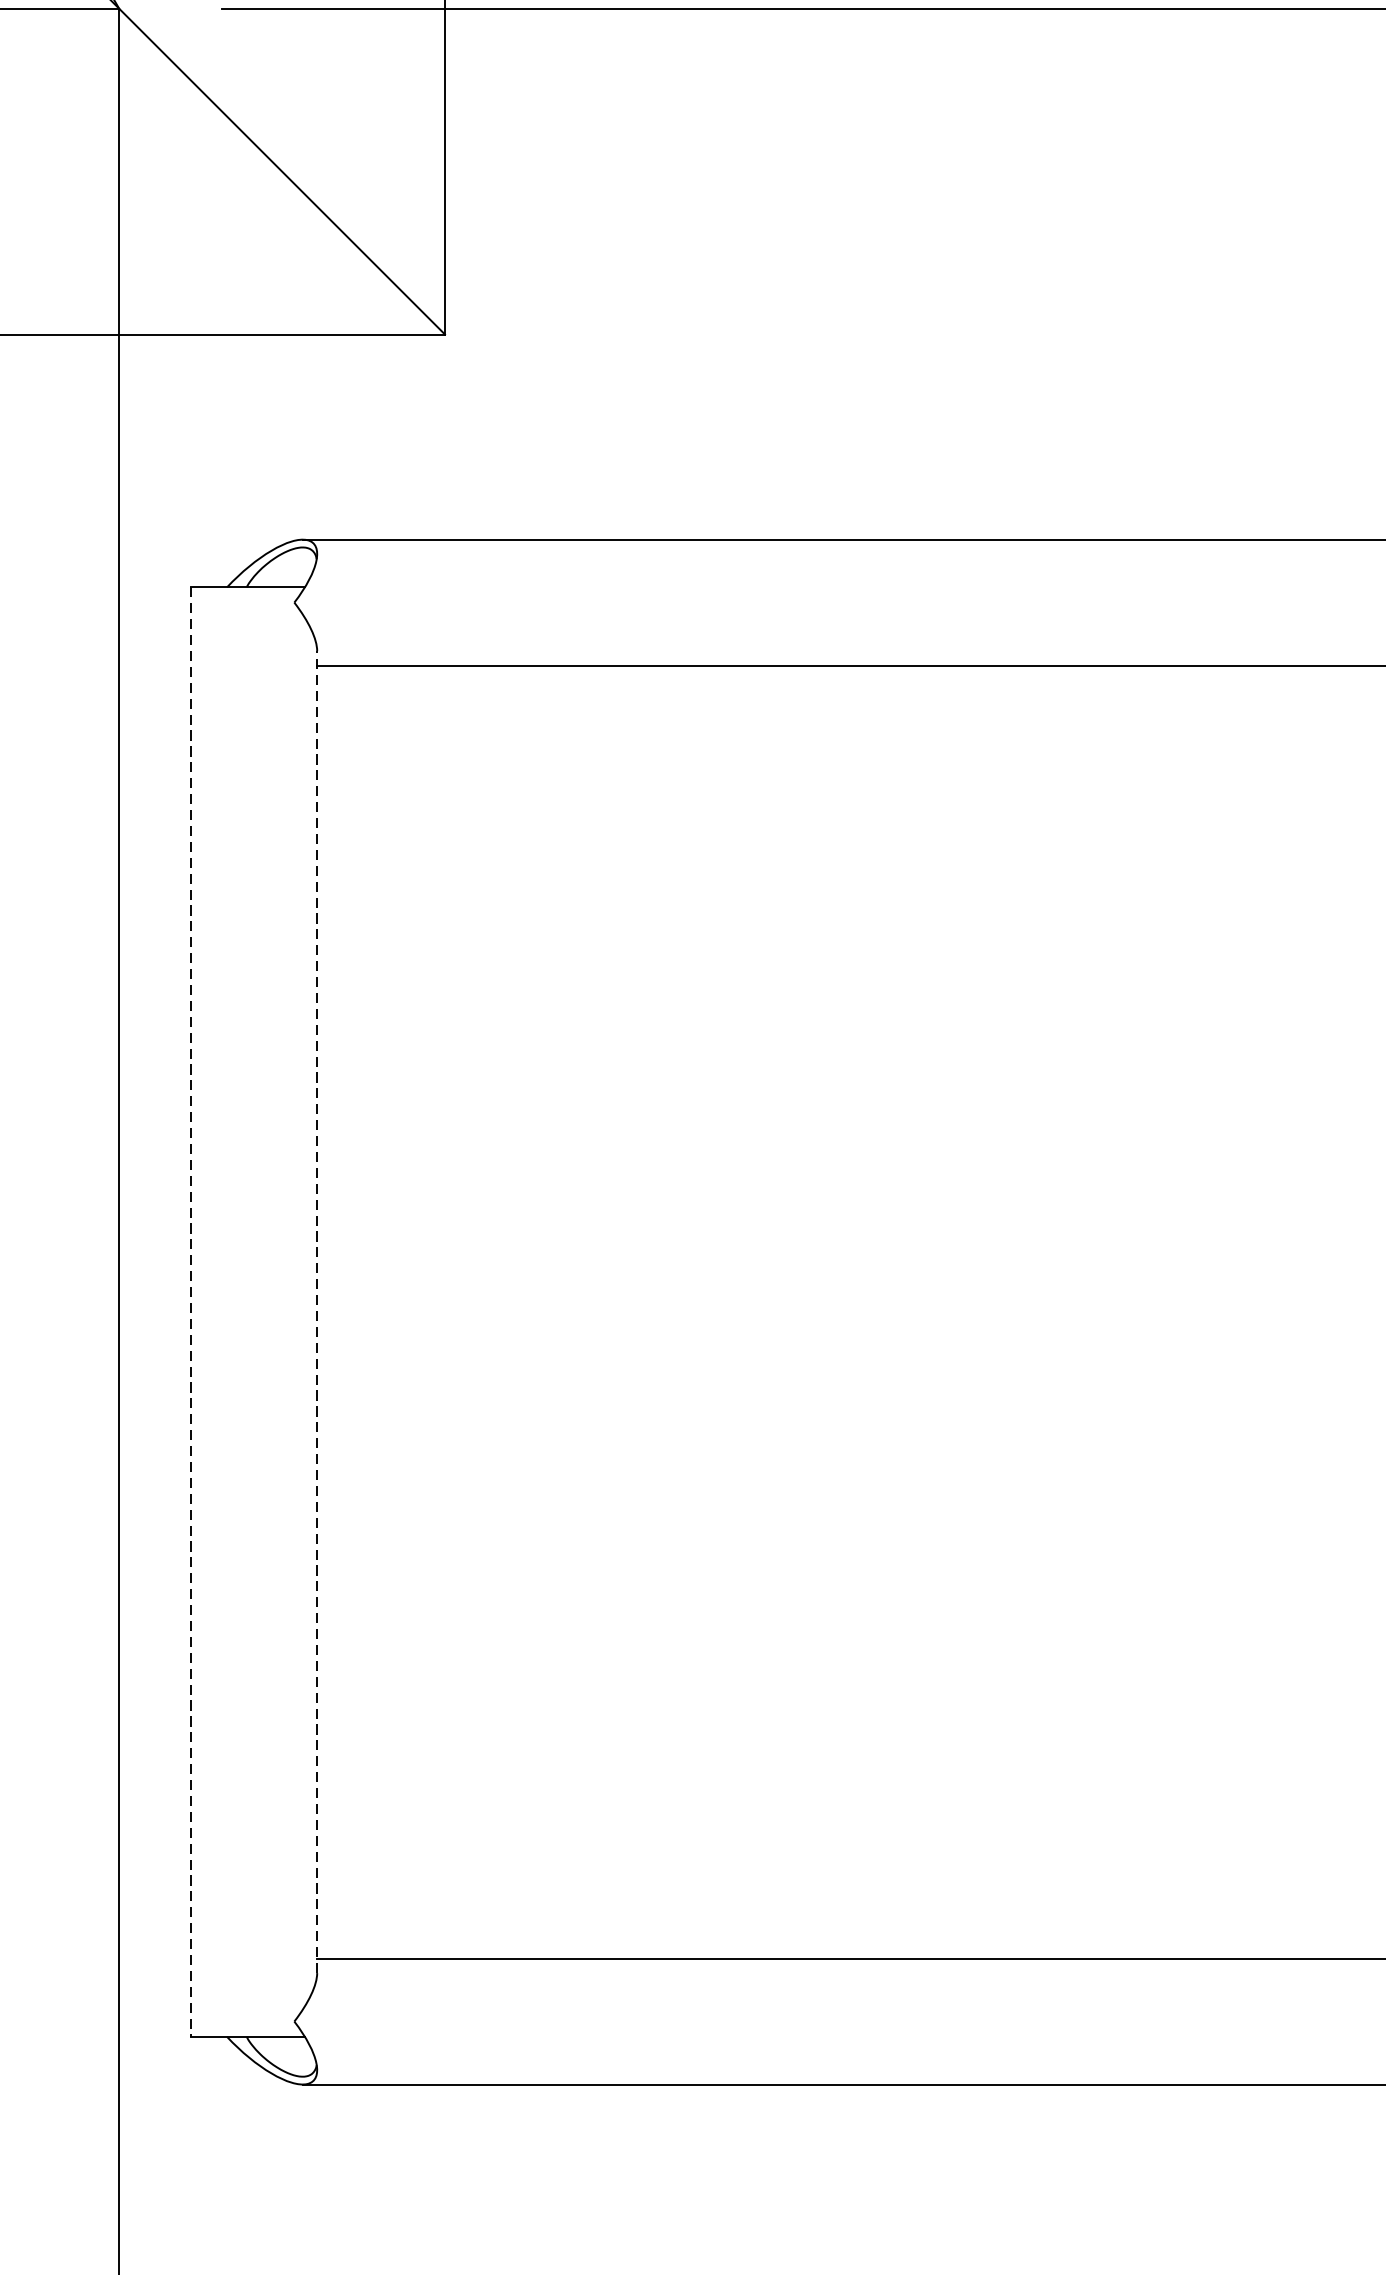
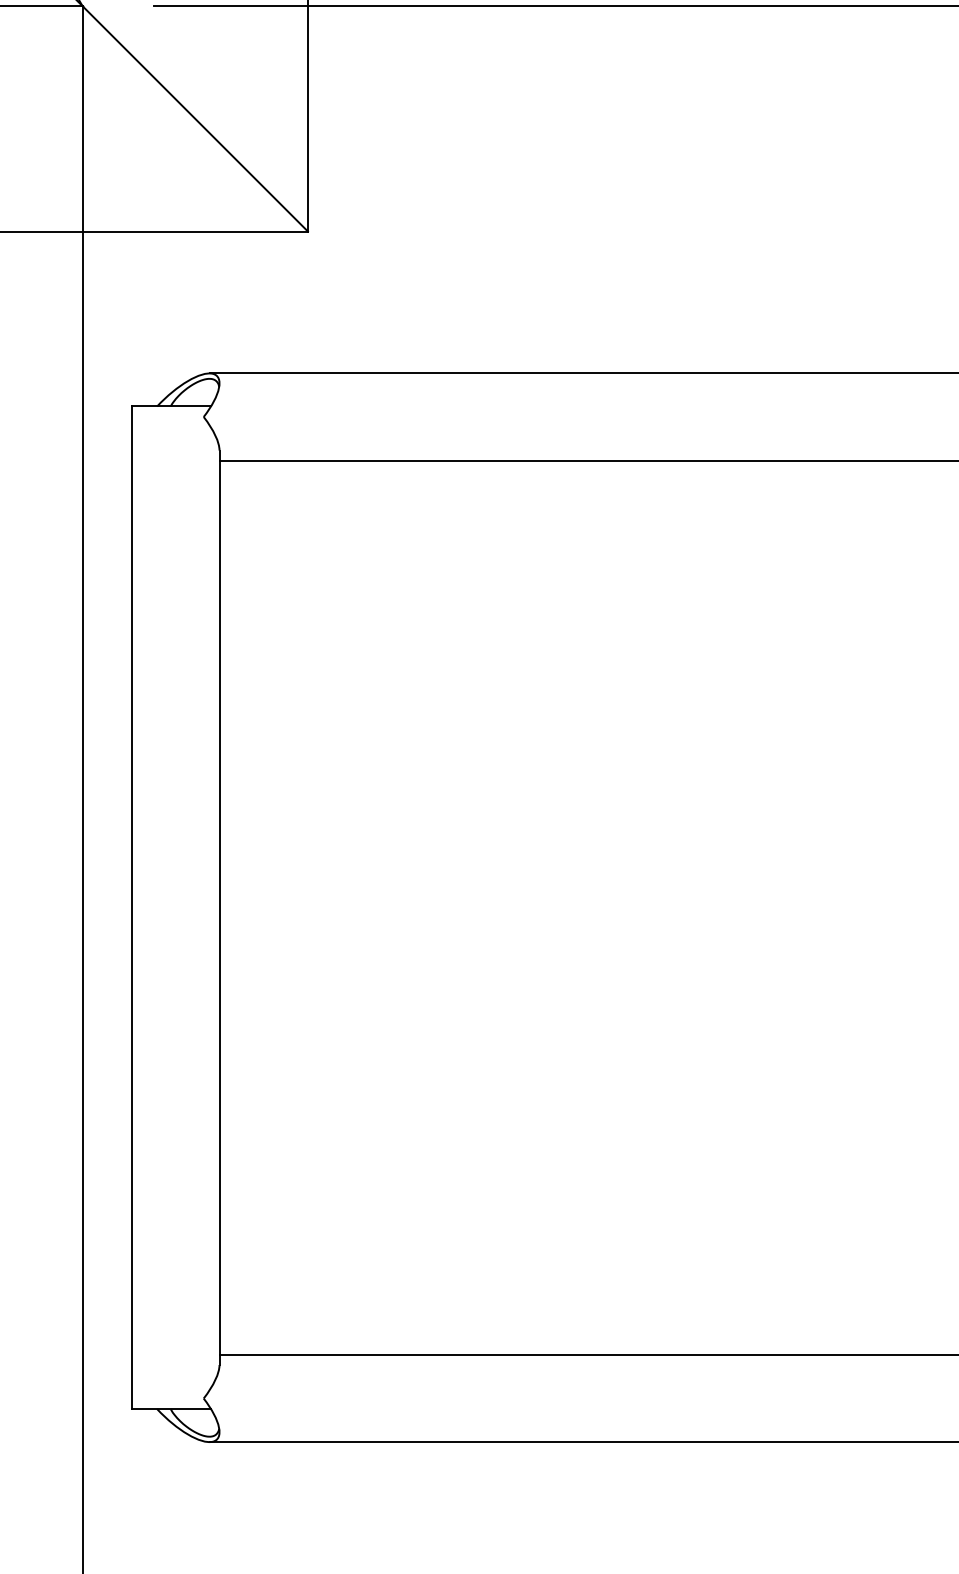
line: (317, 1311) -> (219, 907), dashed -> solid
line: (191, 1313) -> (132, 908), dashed -> solid

